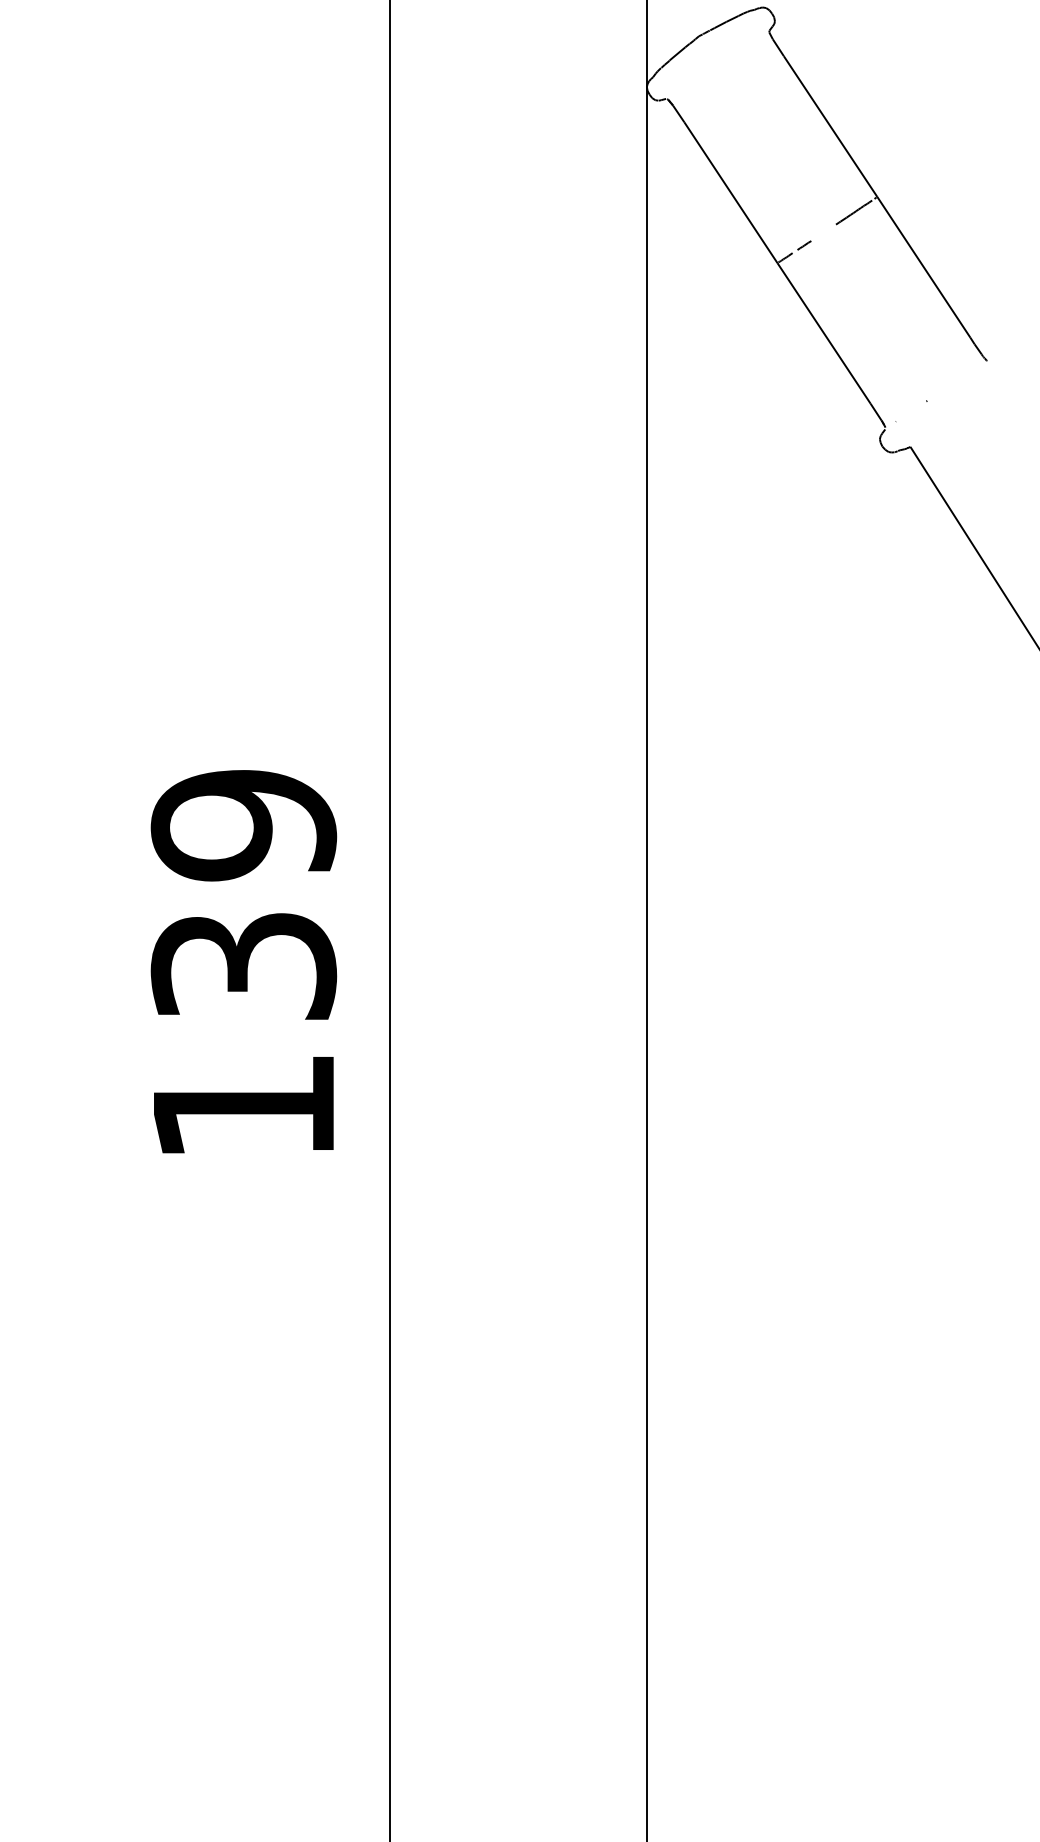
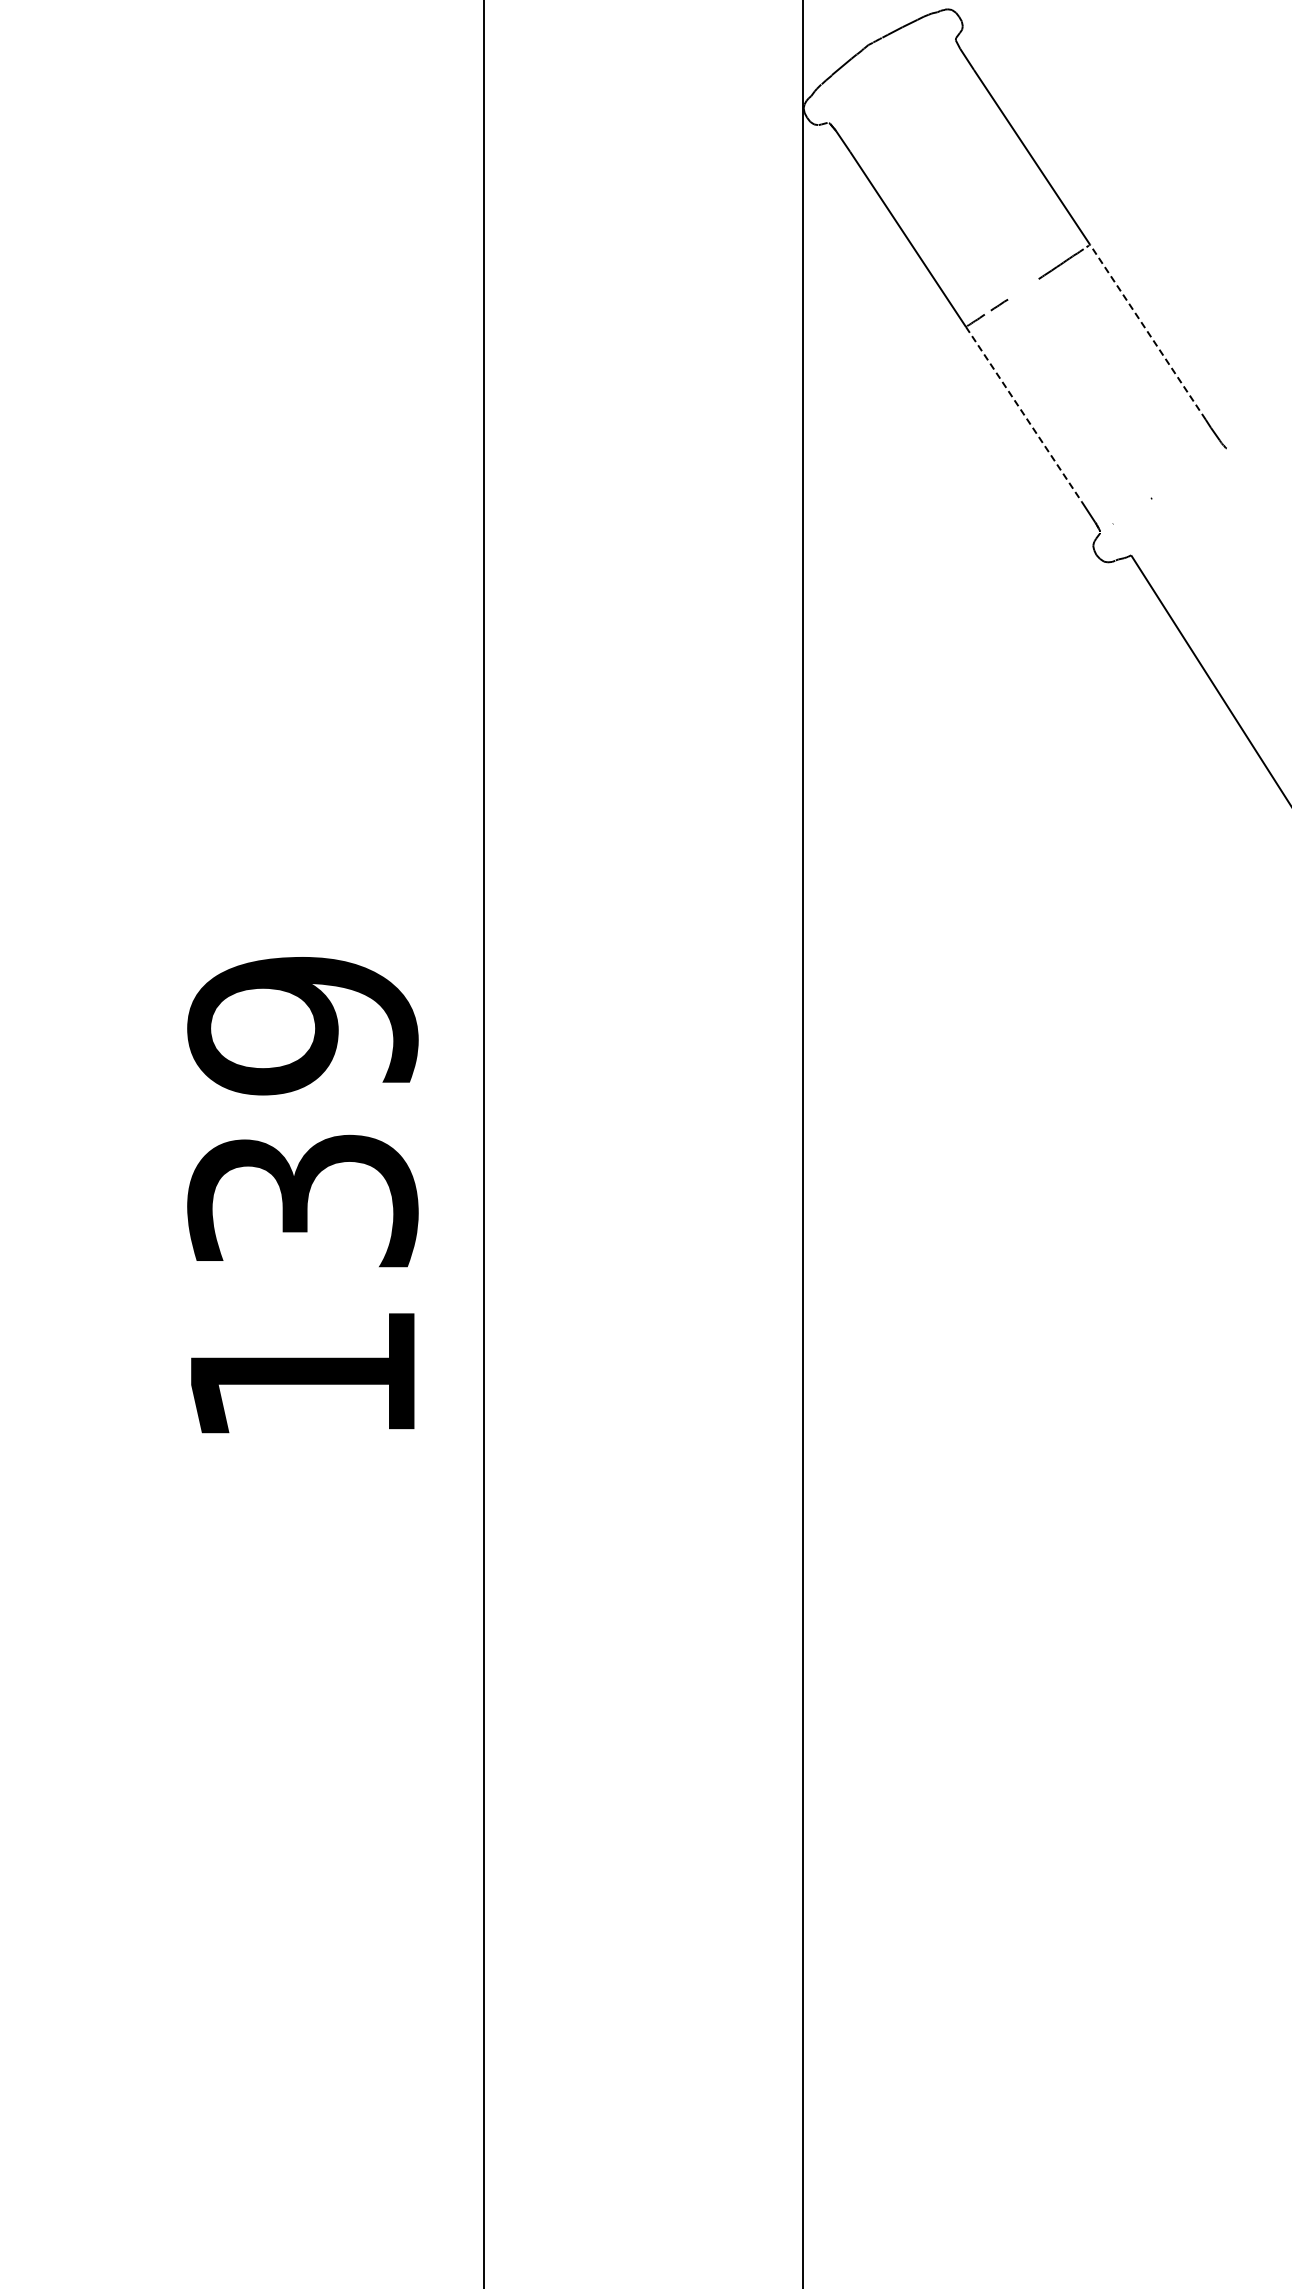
line: (923, 267) -> (1147, 332), solid -> dashed
line: (823, 333) -> (1023, 414), solid -> dashed

